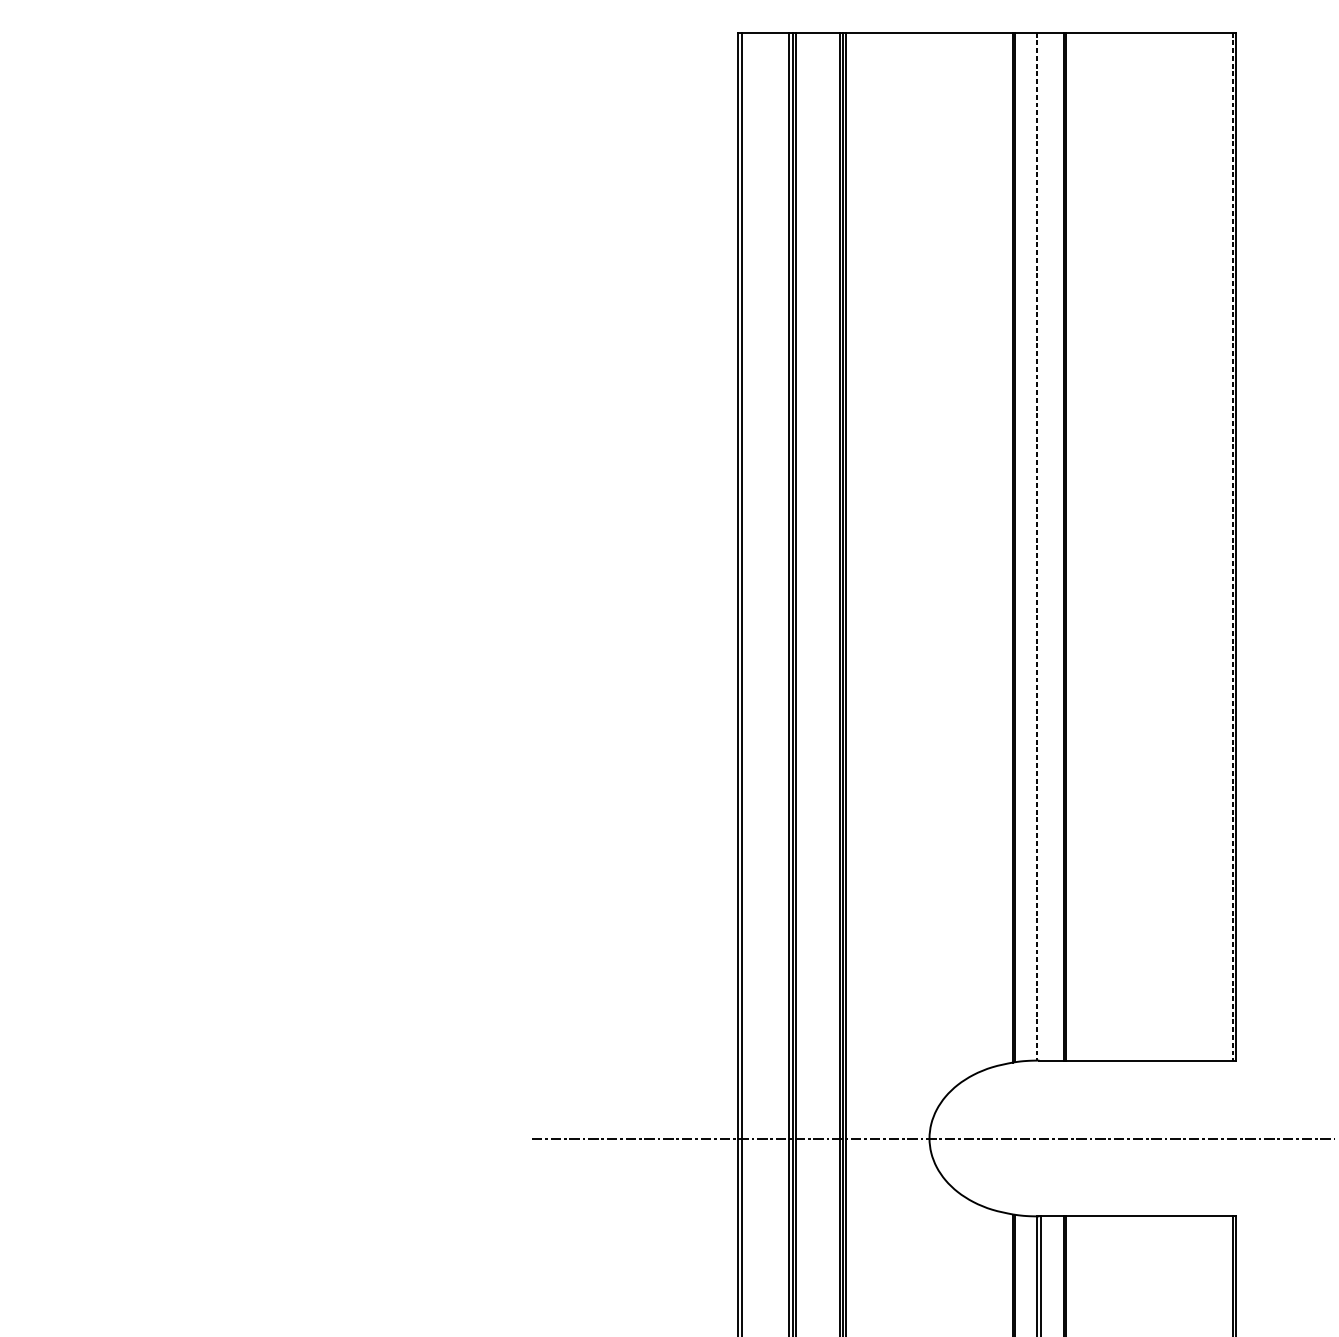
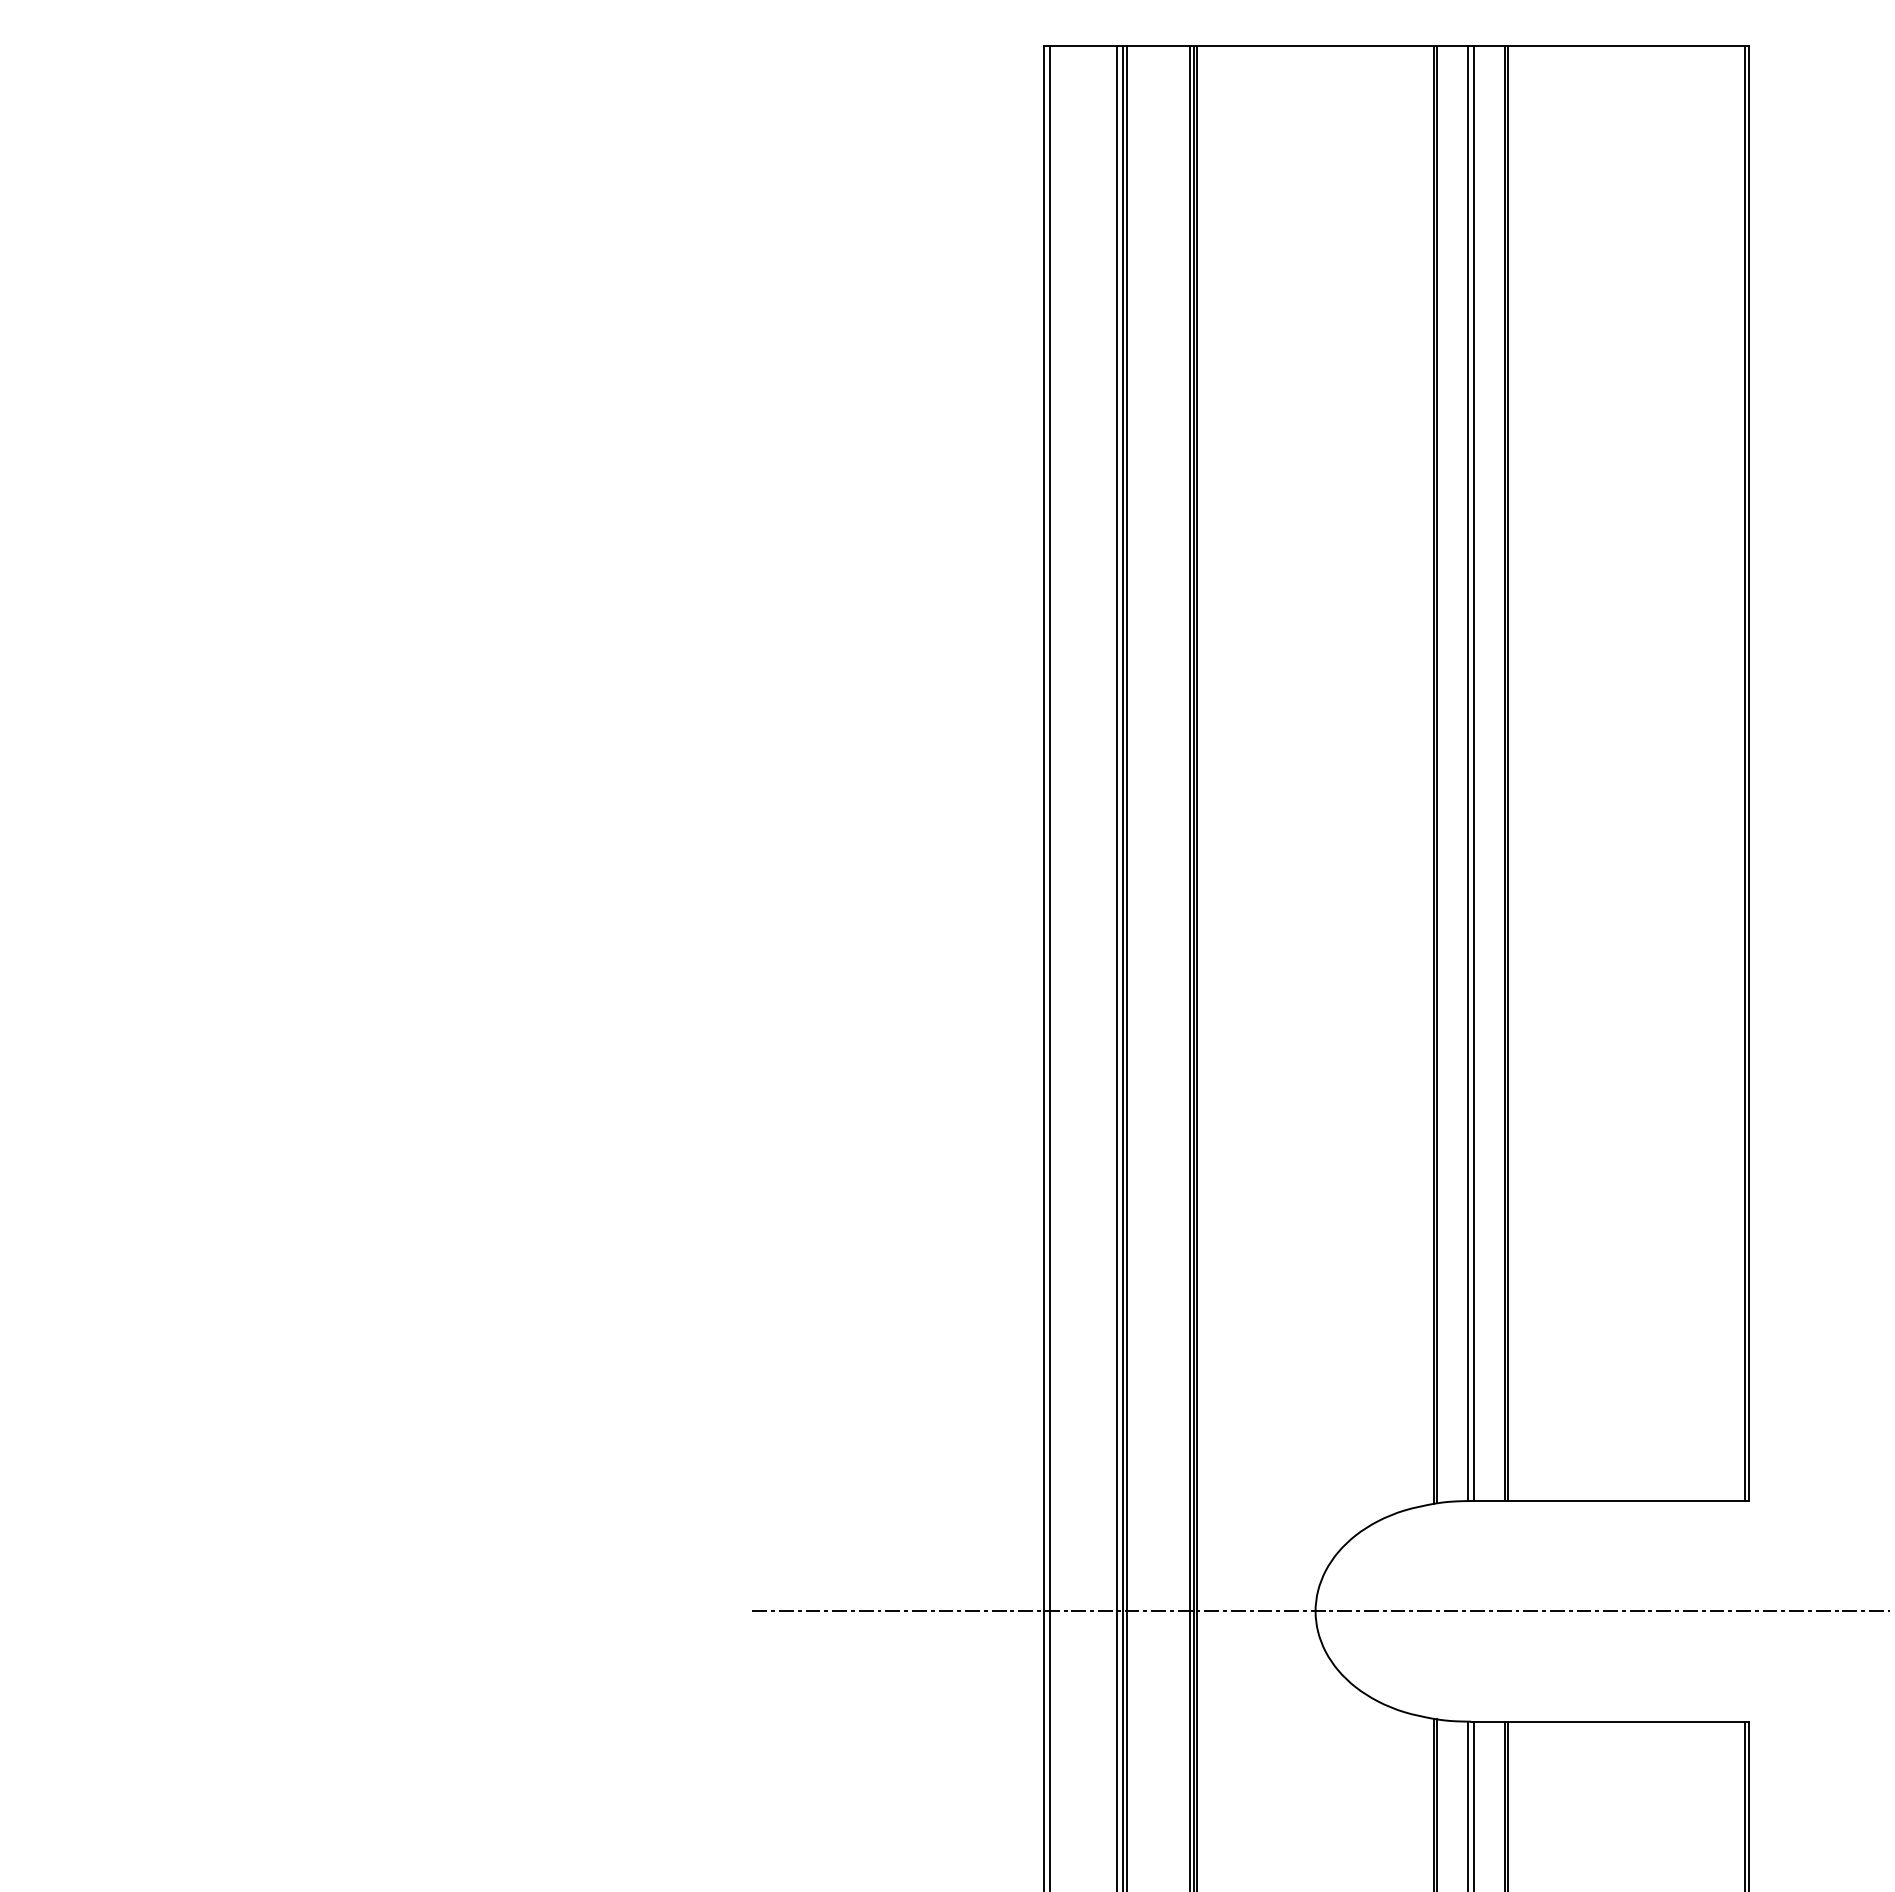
line: (1037, 546) -> (1468, 773), dashed -> solid
line: (1041, 546) -> (1473, 773), added
line: (1232, 546) -> (1744, 773), dashed -> solid

